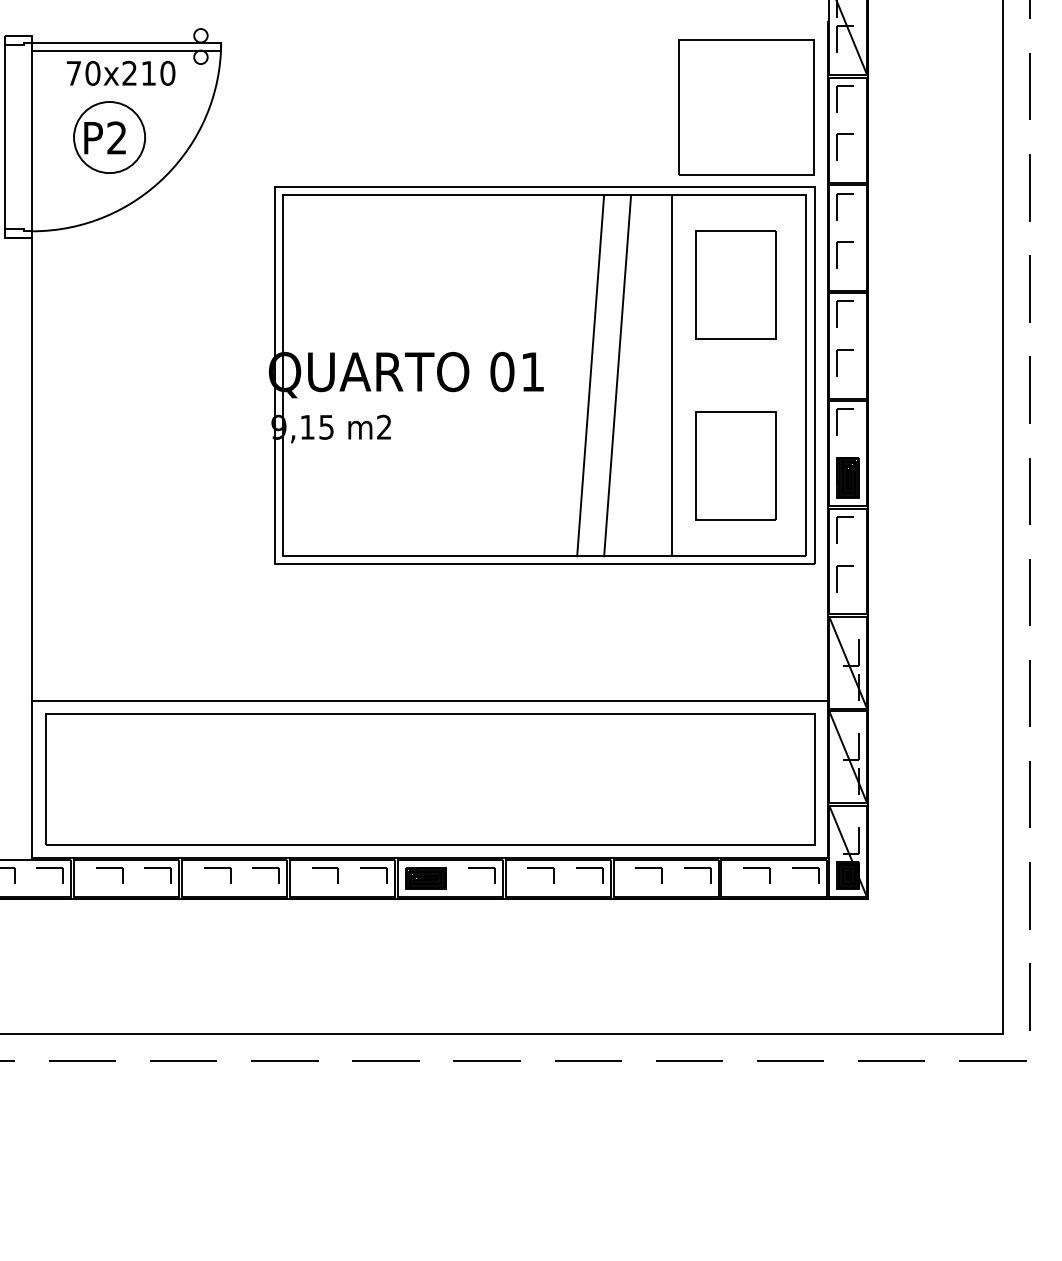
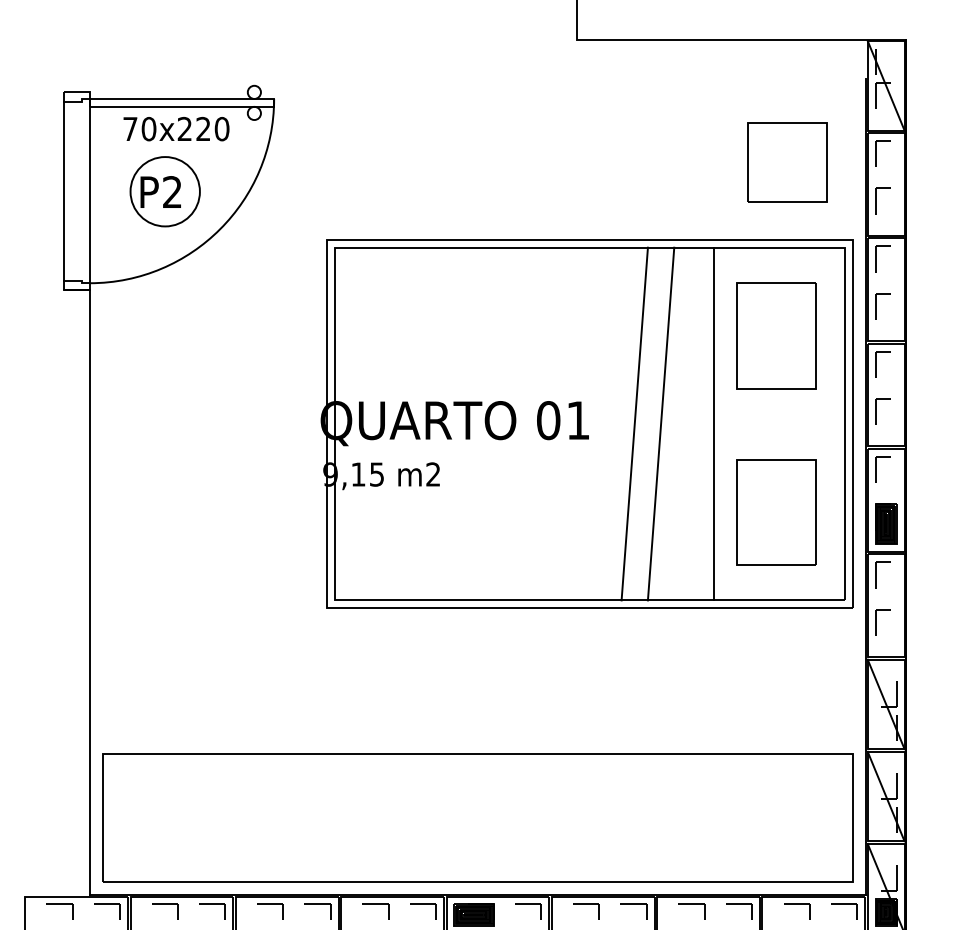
text: (148, 72) -> (203, 128), 70x210 -> 70x220
part: (746, 107) -> (786, 162), size x0.6
line: (430, 700) -> (478, 741), removed

